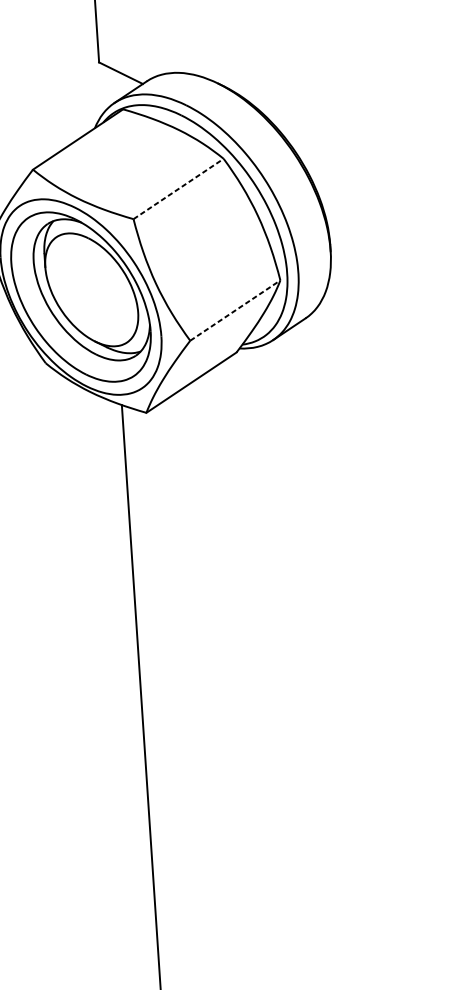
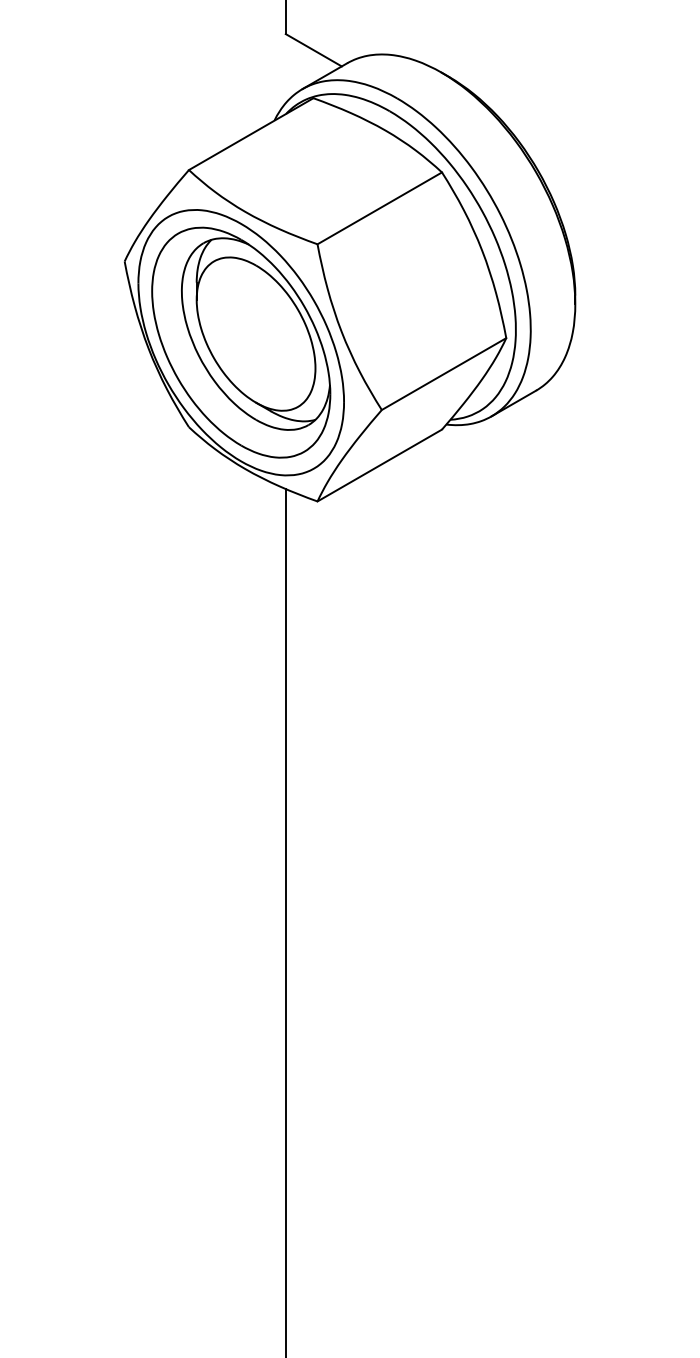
line: (178, 189) -> (379, 208), dashed -> solid
line: (235, 310) -> (444, 374), dashed -> solid

